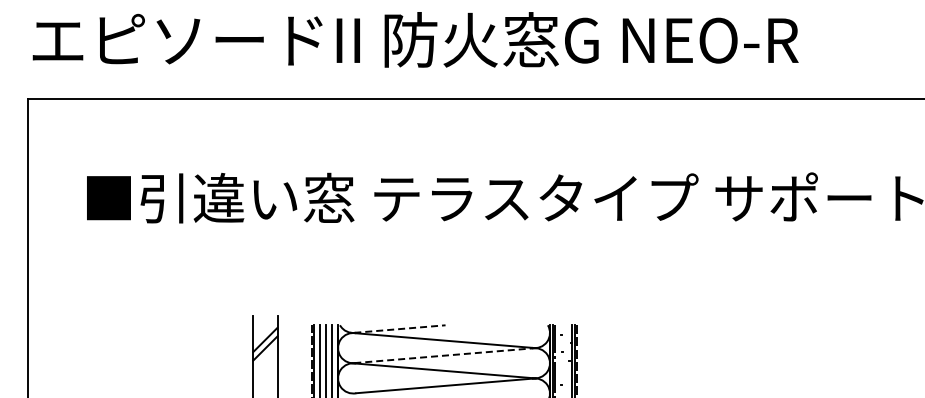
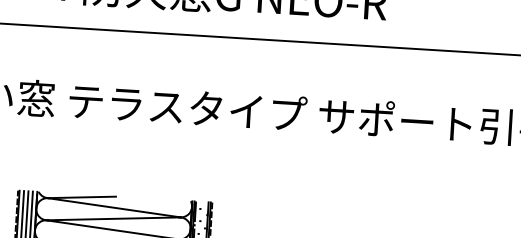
line: (399, 329) -> (82, 197), dashed -> solid
line: (444, 355) -> (113, 218), dashed -> solid

